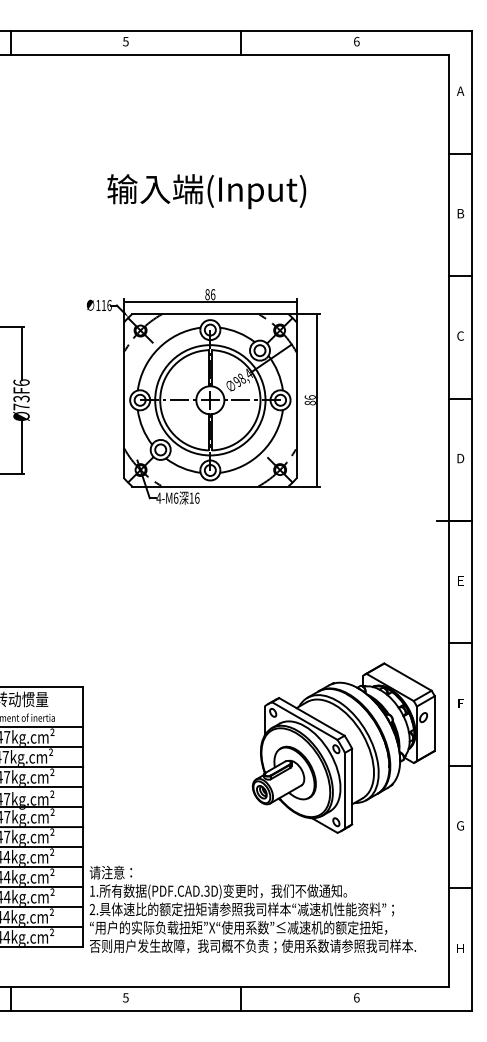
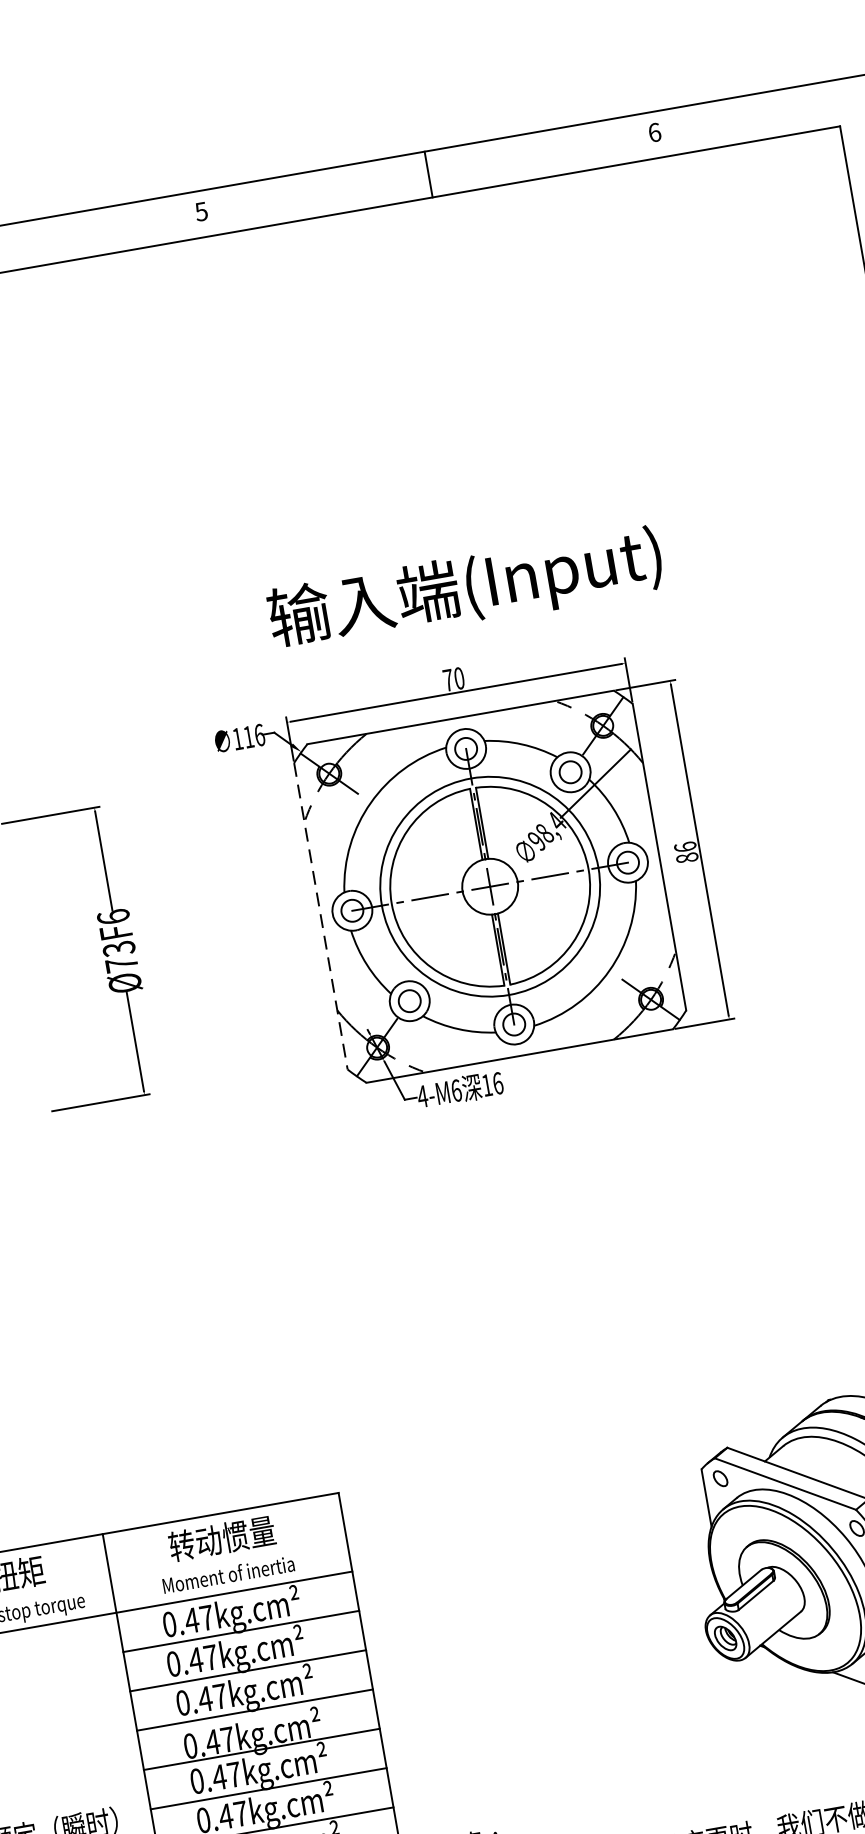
text: (206, 191) -> (465, 590), moved
text: (210, 294) -> (454, 679), 86 -> 70
line: (124, 400) -> (321, 916), solid -> dashed

